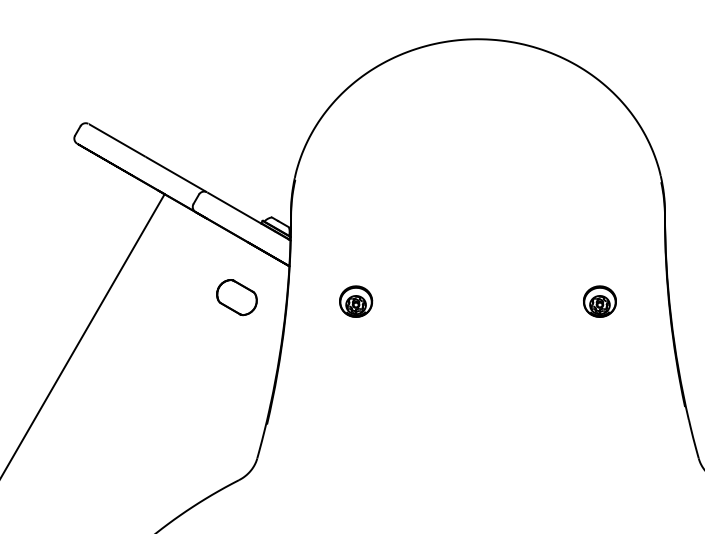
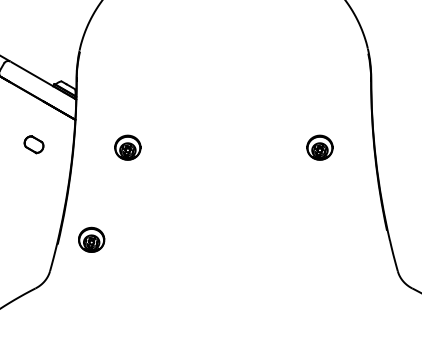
part: (236, 297) -> (33, 144), size x0.6
part: (310, 418) -> (91, 239), added

